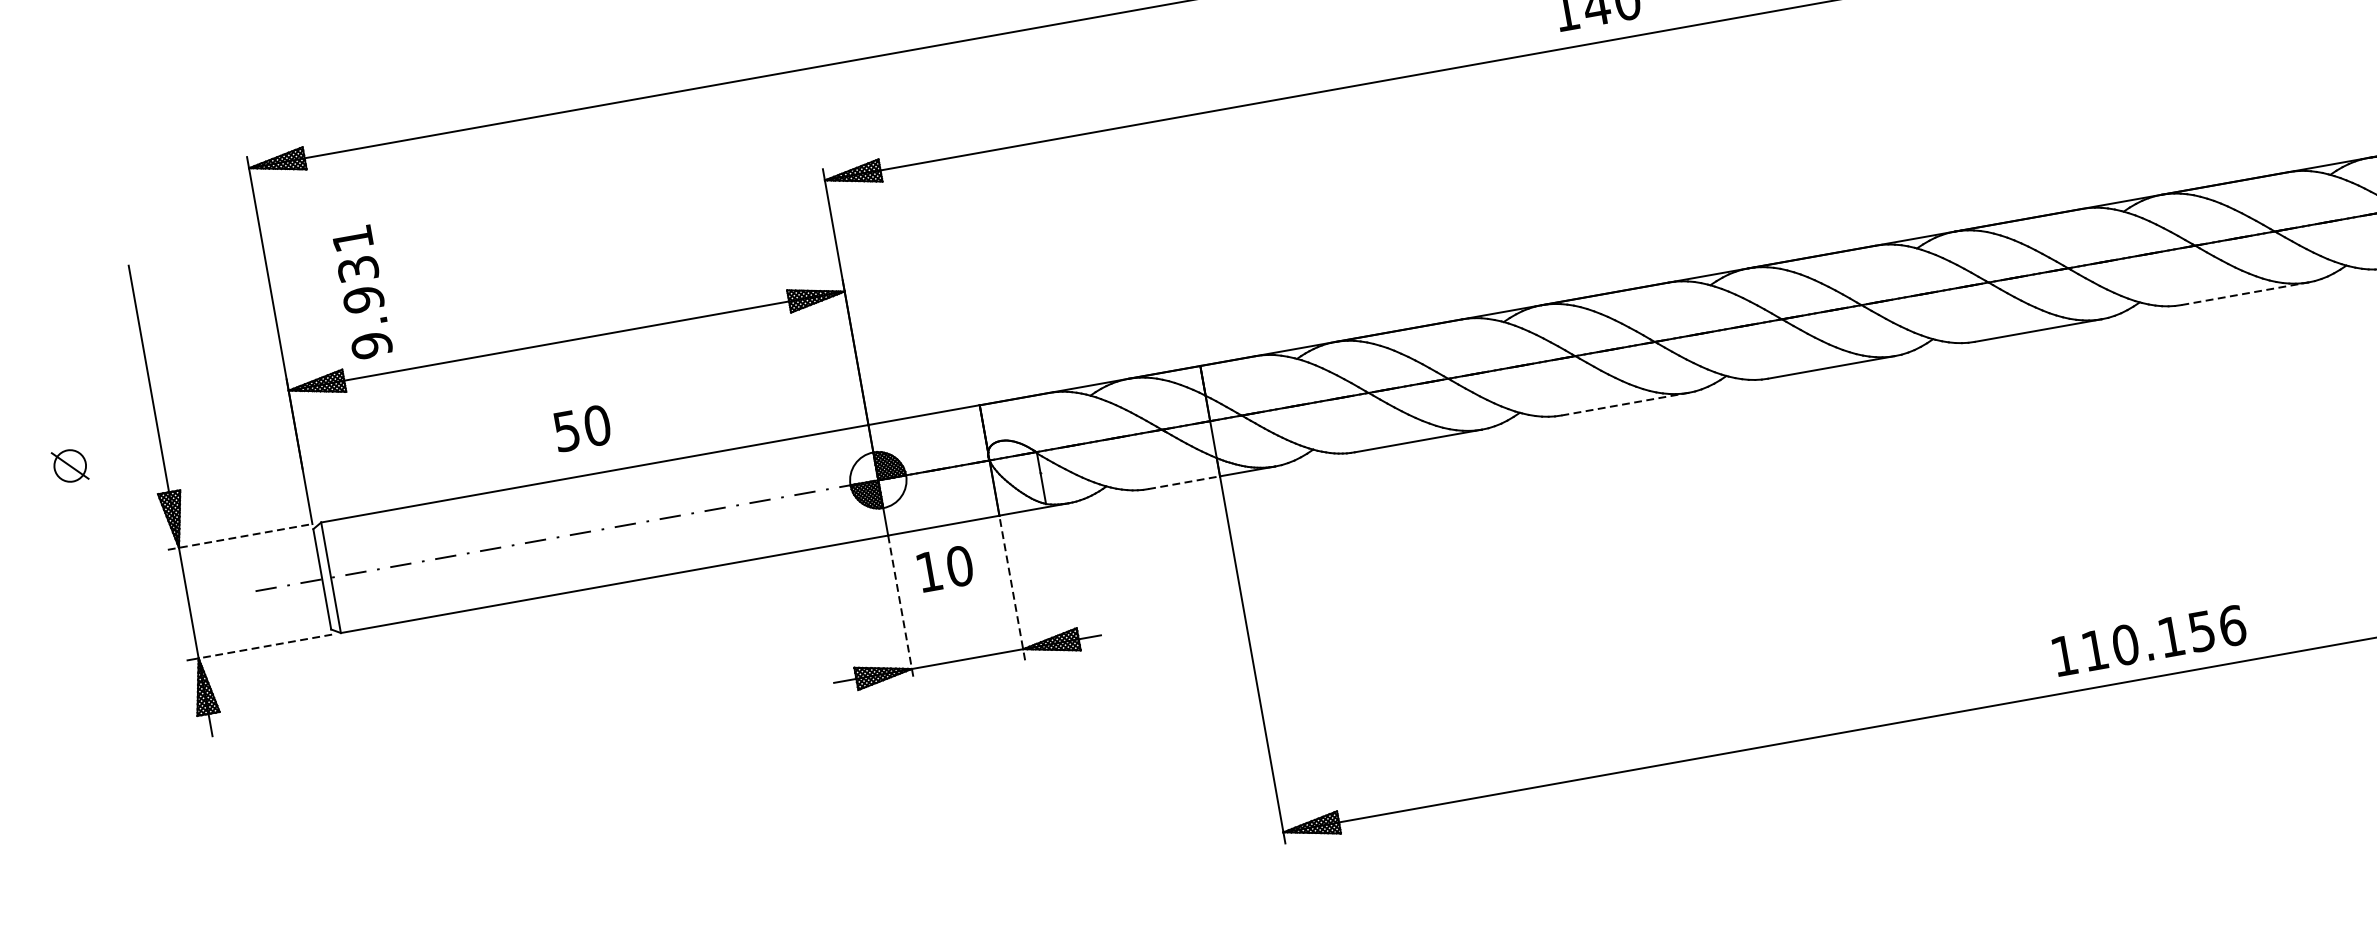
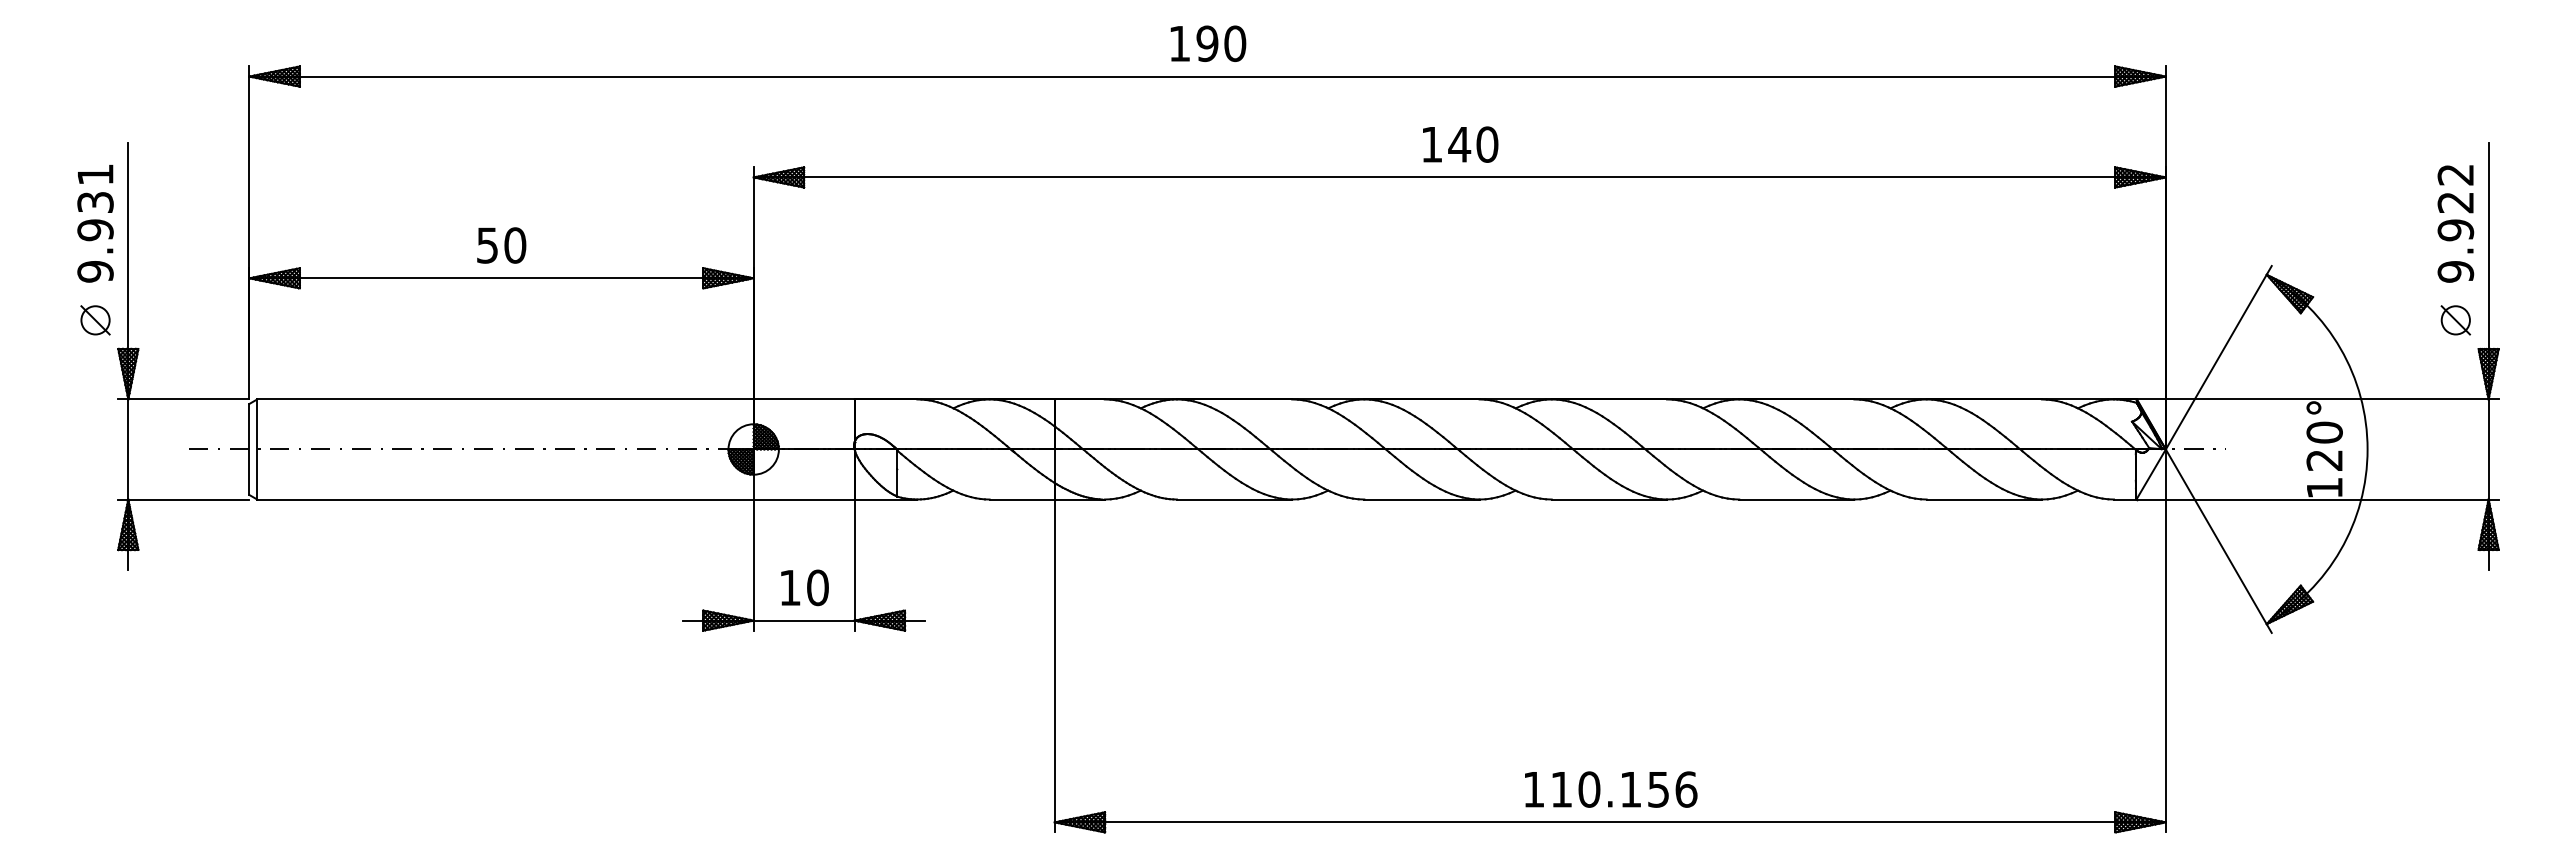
text: (362, 292) -> (95, 223), moved
line: (2245, 293) -> (1984, 499), dashed -> solid
line: (1624, 404) -> (1421, 499), dashed -> solid
text: (582, 428) -> (501, 245), moved
part: (70, 466) -> (95, 320), moved
line: (1184, 482) -> (1022, 499), dashed -> solid
line: (239, 537) -> (183, 399), dashed -> solid
text: (944, 568) -> (804, 587), moved
line: (1012, 588) -> (854, 565), dashed -> solid
line: (900, 608) -> (753, 565), dashed -> solid
text: (2149, 640) -> (1611, 789), moved
line: (264, 646) -> (188, 499), dashed -> solid

